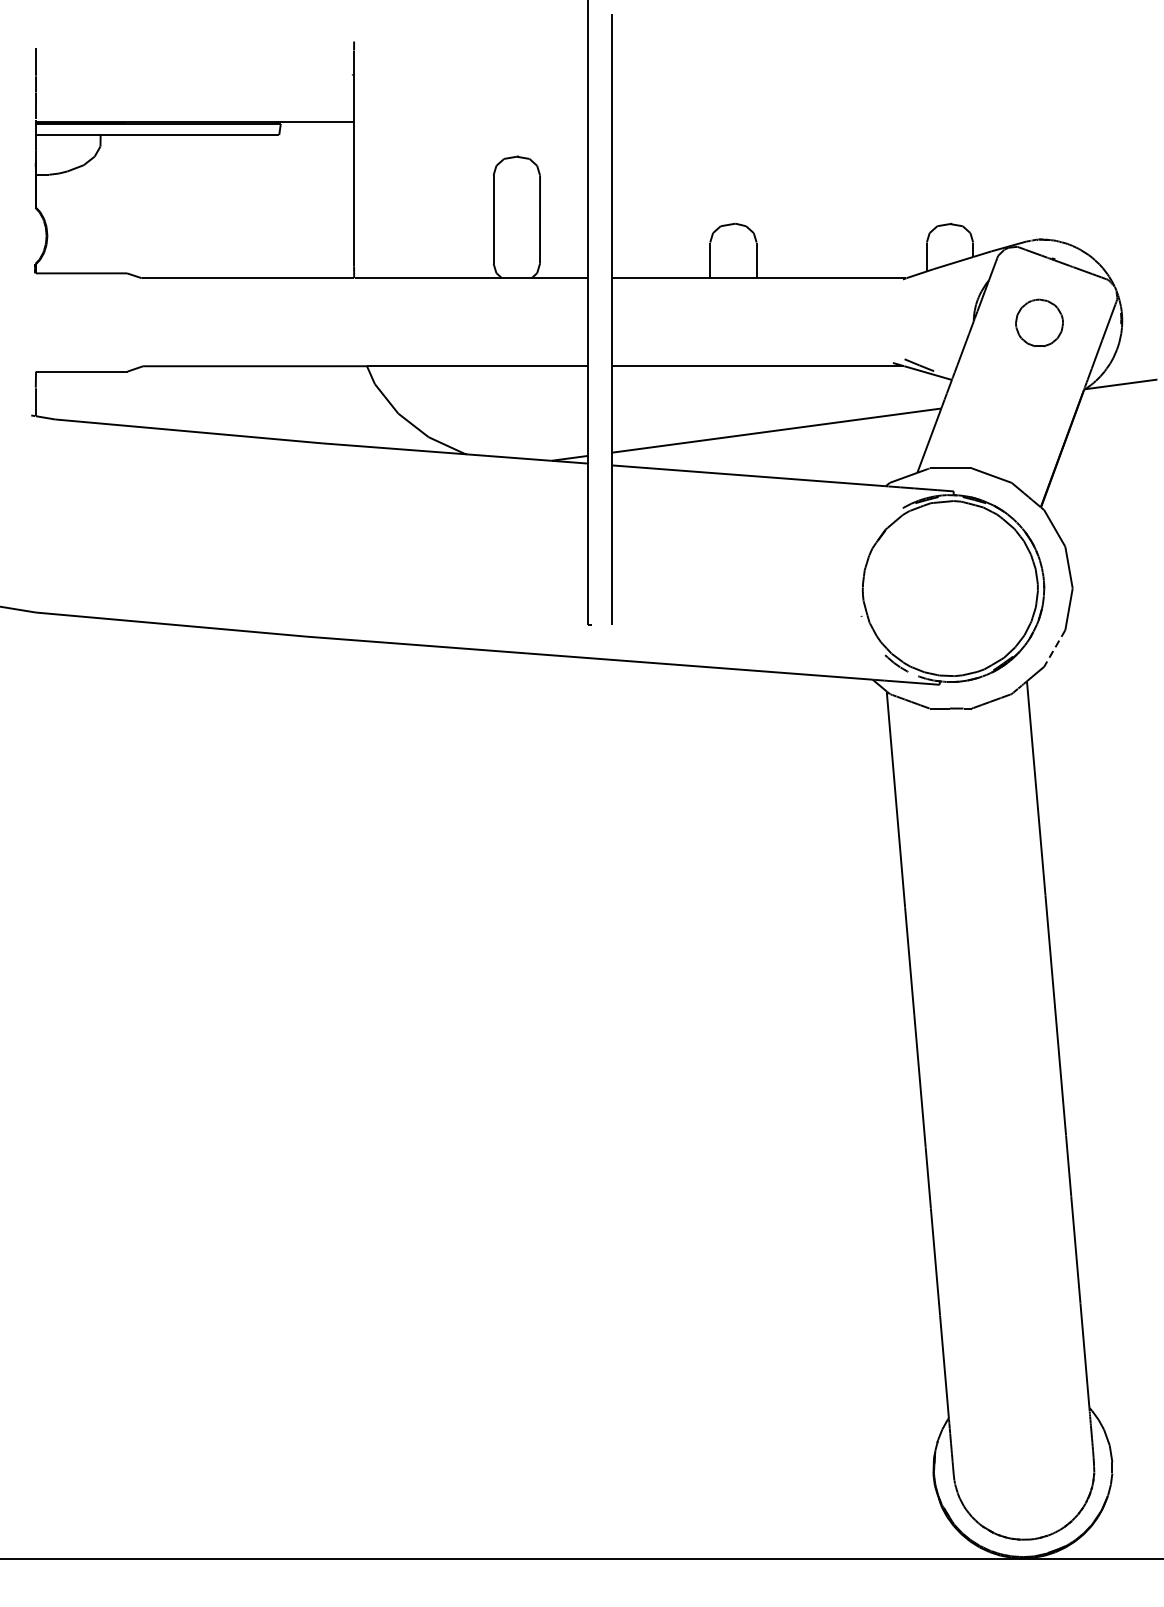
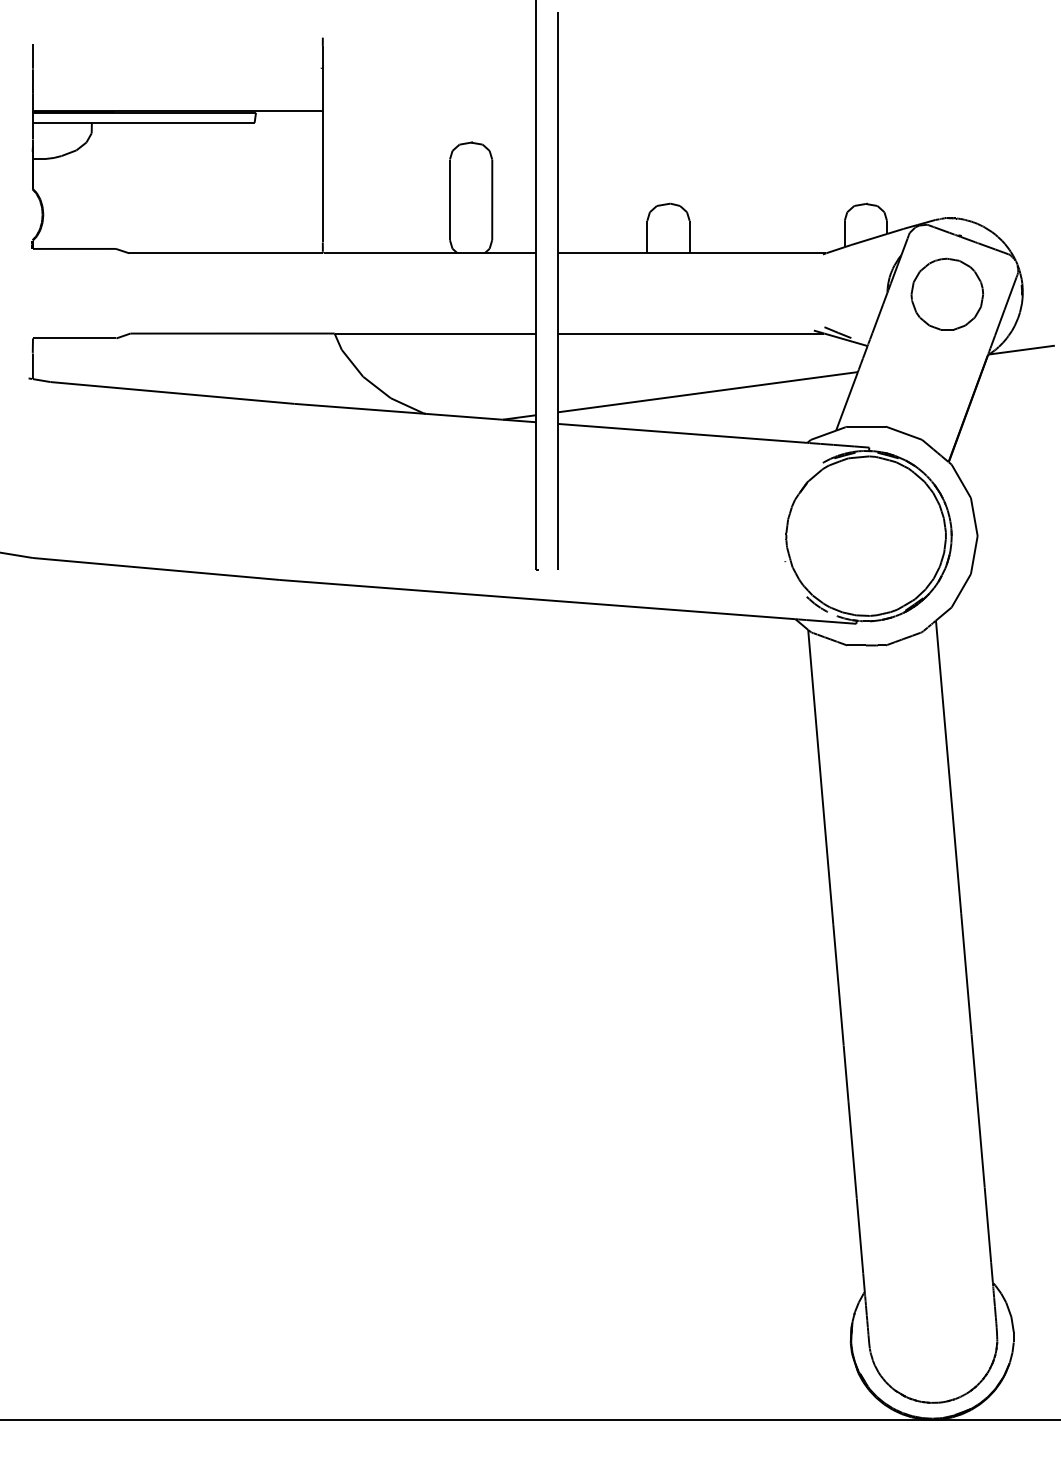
part: (1039, 322) -> (947, 293), size x1.67
line: (1054, 649) -> (961, 591), dashed -> solid

